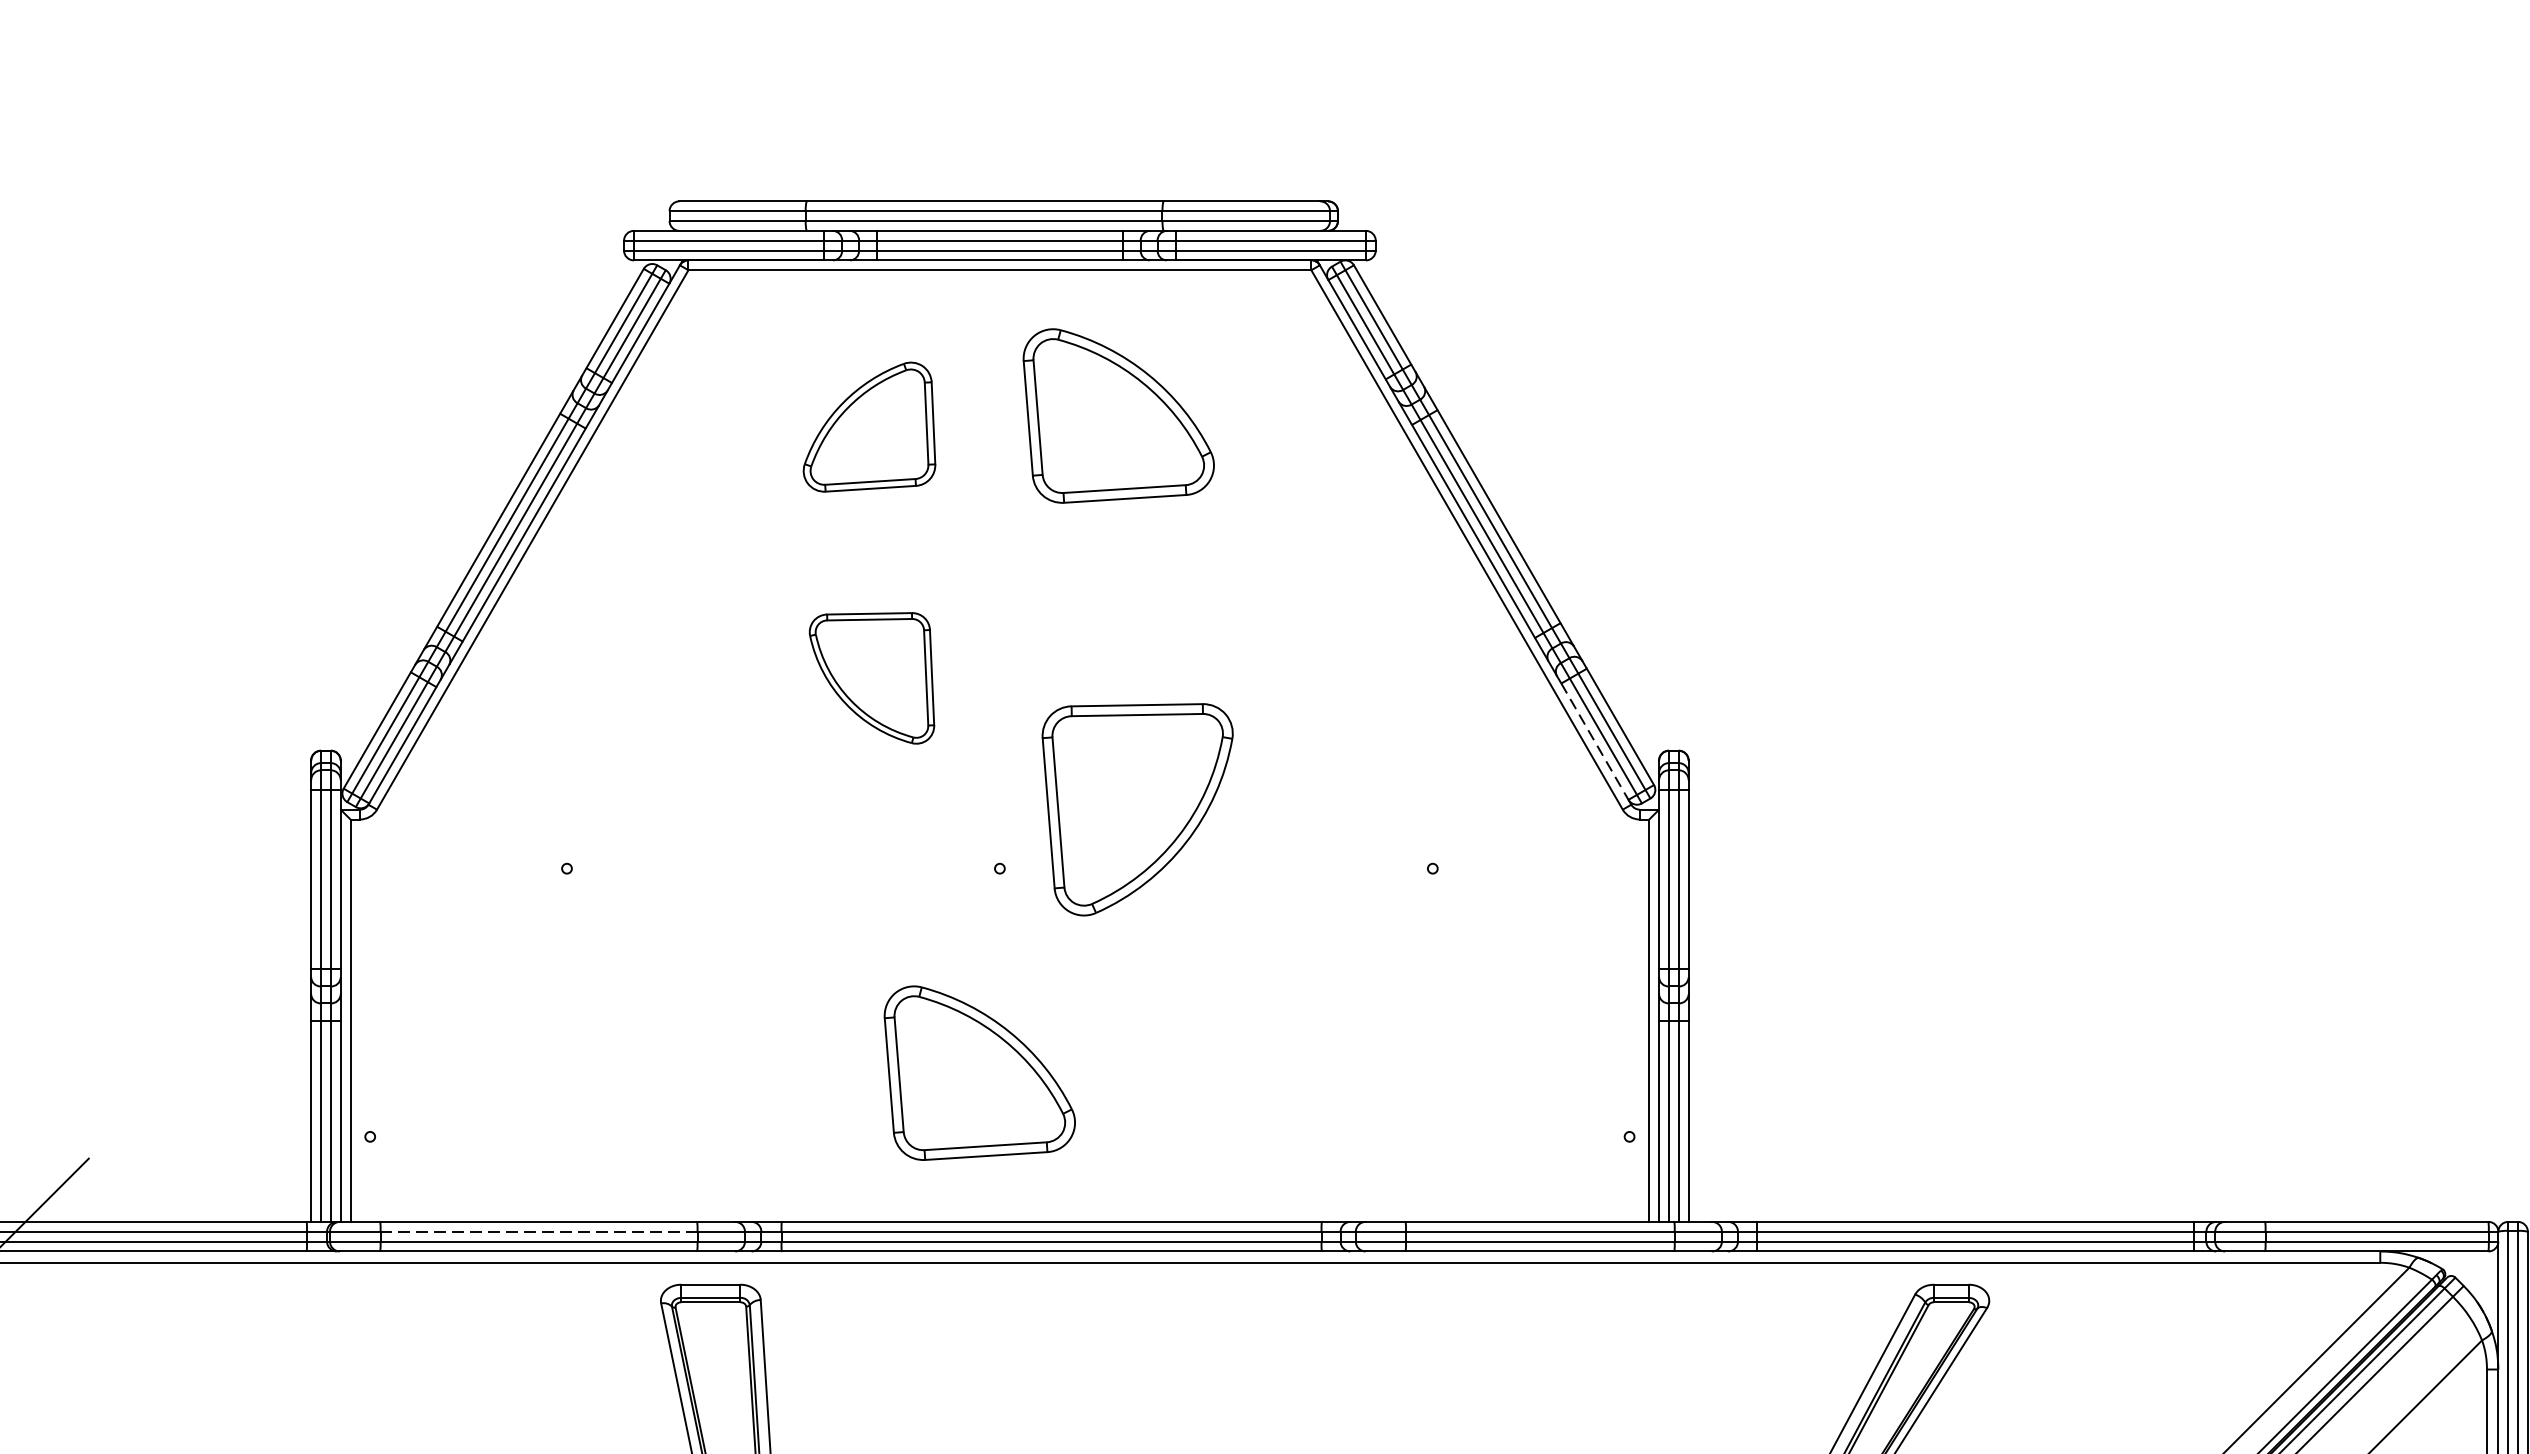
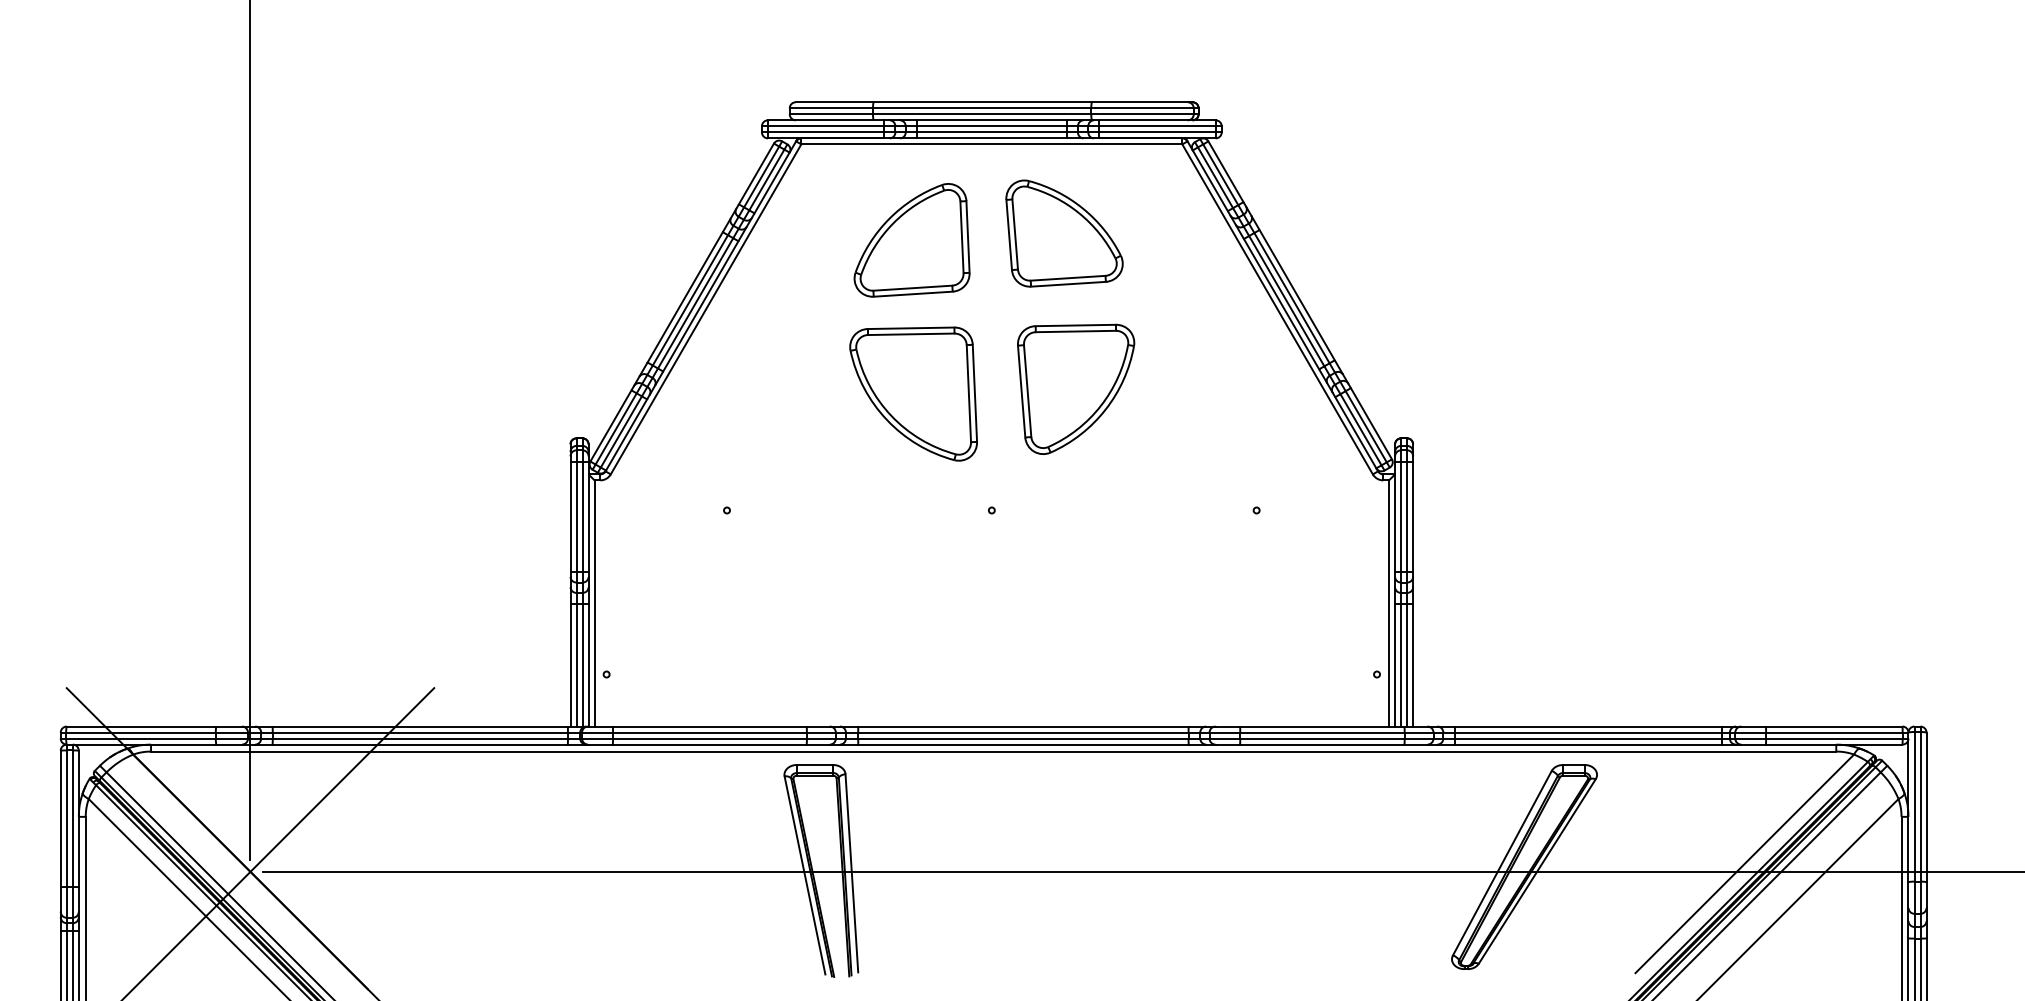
part: (868, 427) -> (911, 240), size x1.43
part: (871, 677) -> (913, 393), size x1.67
line: (1596, 742) -> (1356, 433), dashed -> solid
part: (1138, 808) -> (1076, 388), moved
part: (979, 1073) -> (979, 635), removed
line: (538, 1231) -> (709, 732), dashed -> solid

